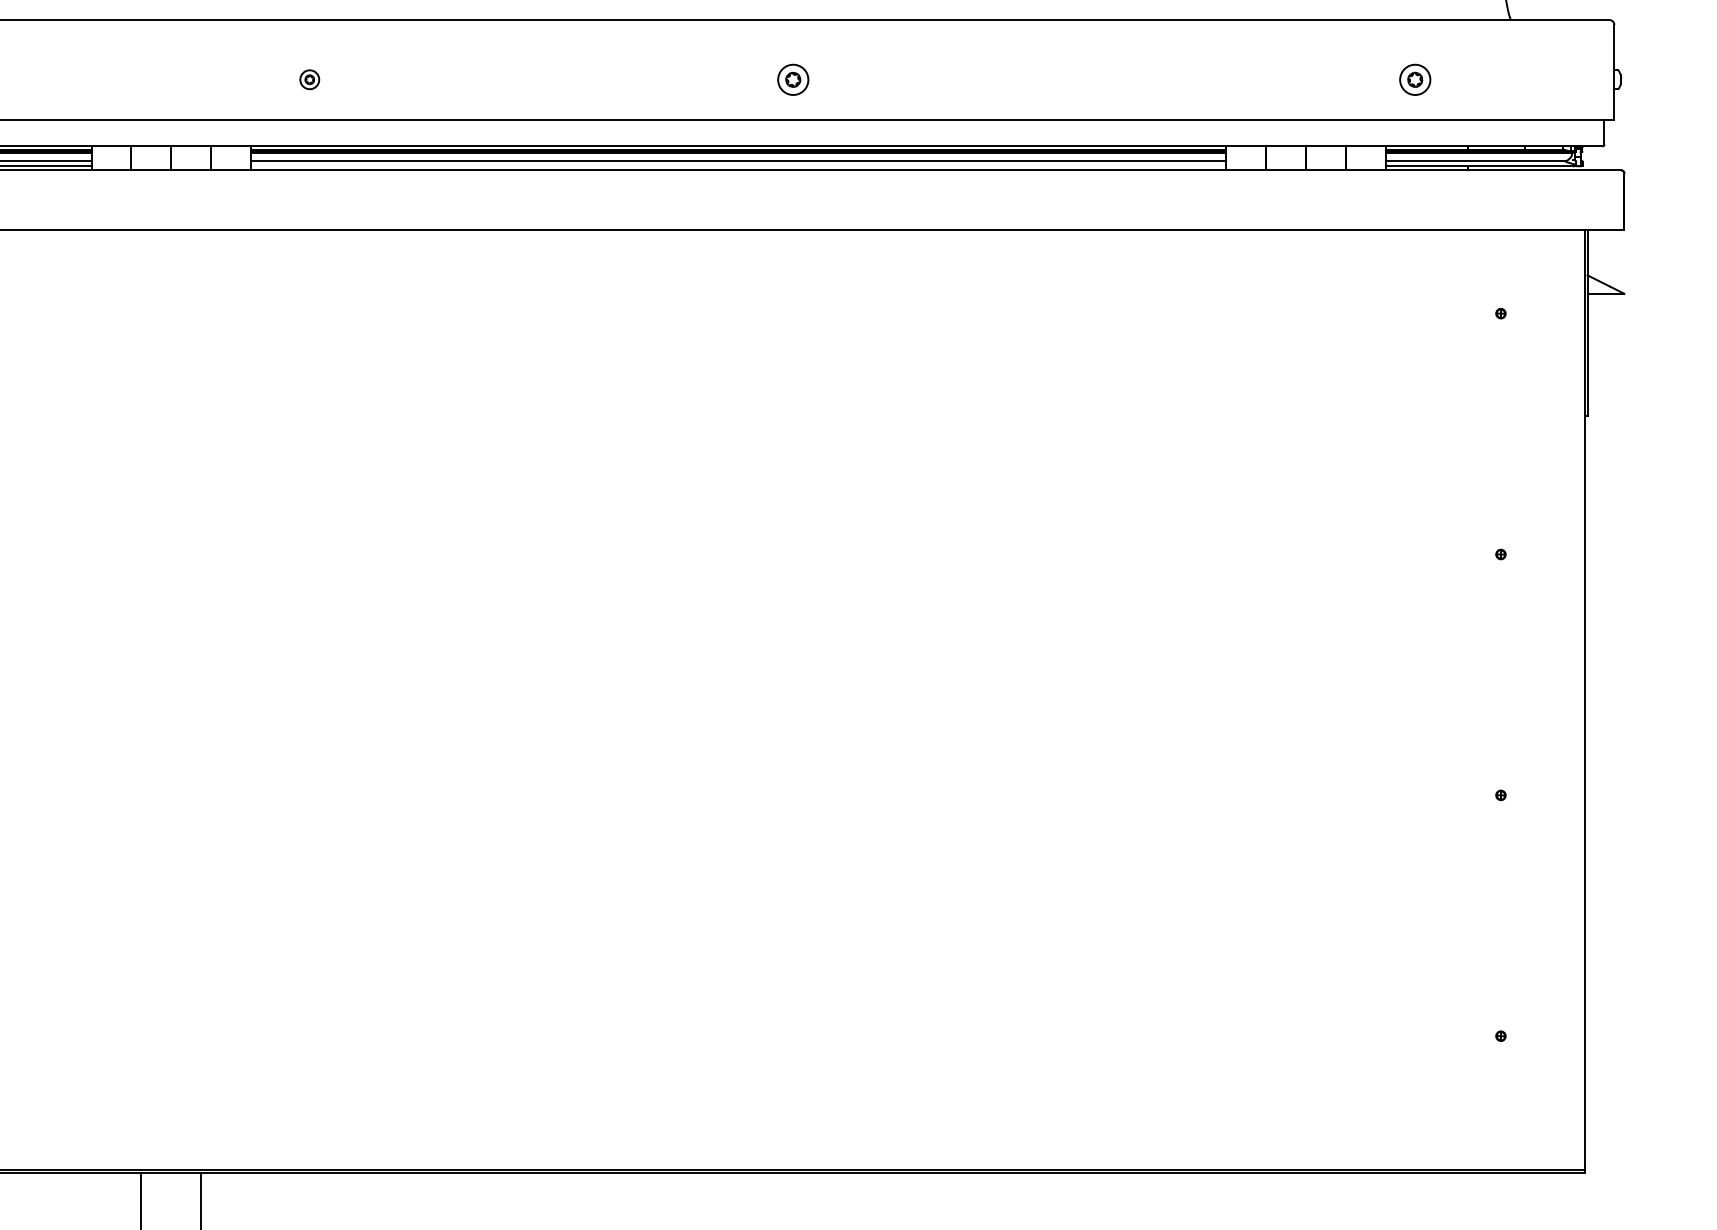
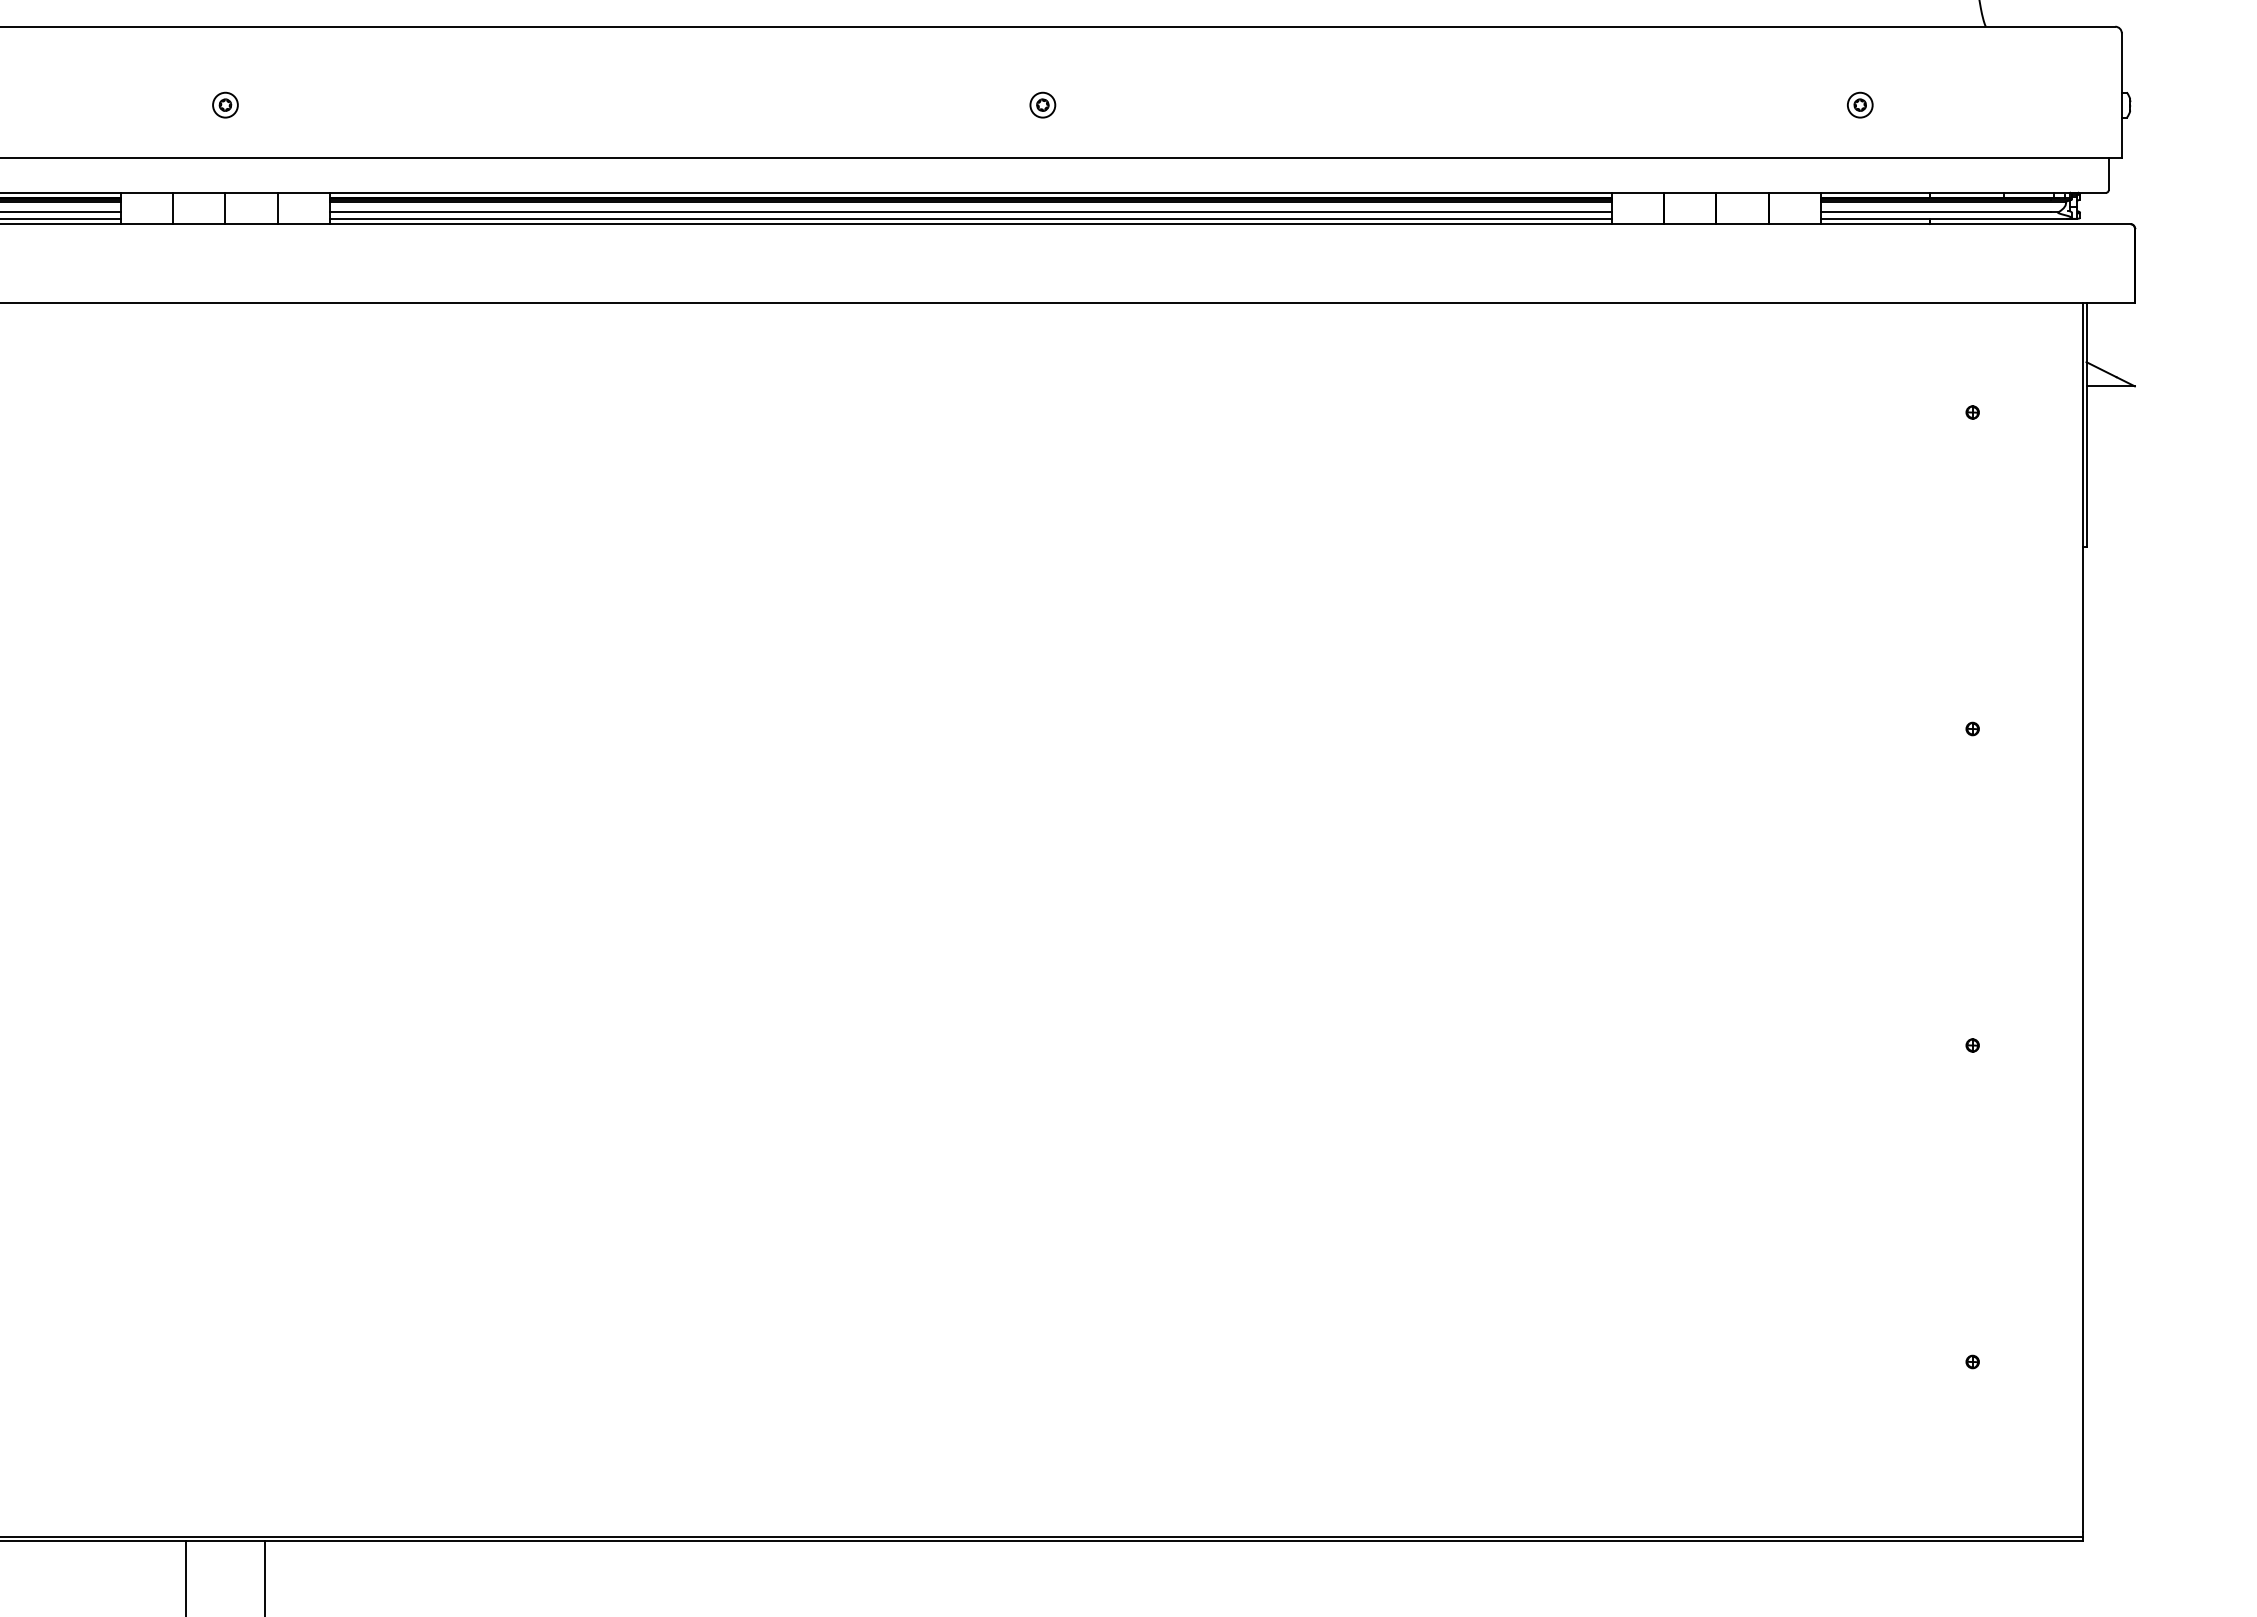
part: (309, 79) -> (225, 104), moved
part: (793, 79) -> (1042, 104), size x0.62
part: (1415, 79) -> (1860, 104), size x0.62
line: (738, 166) -> (970, 218), added

